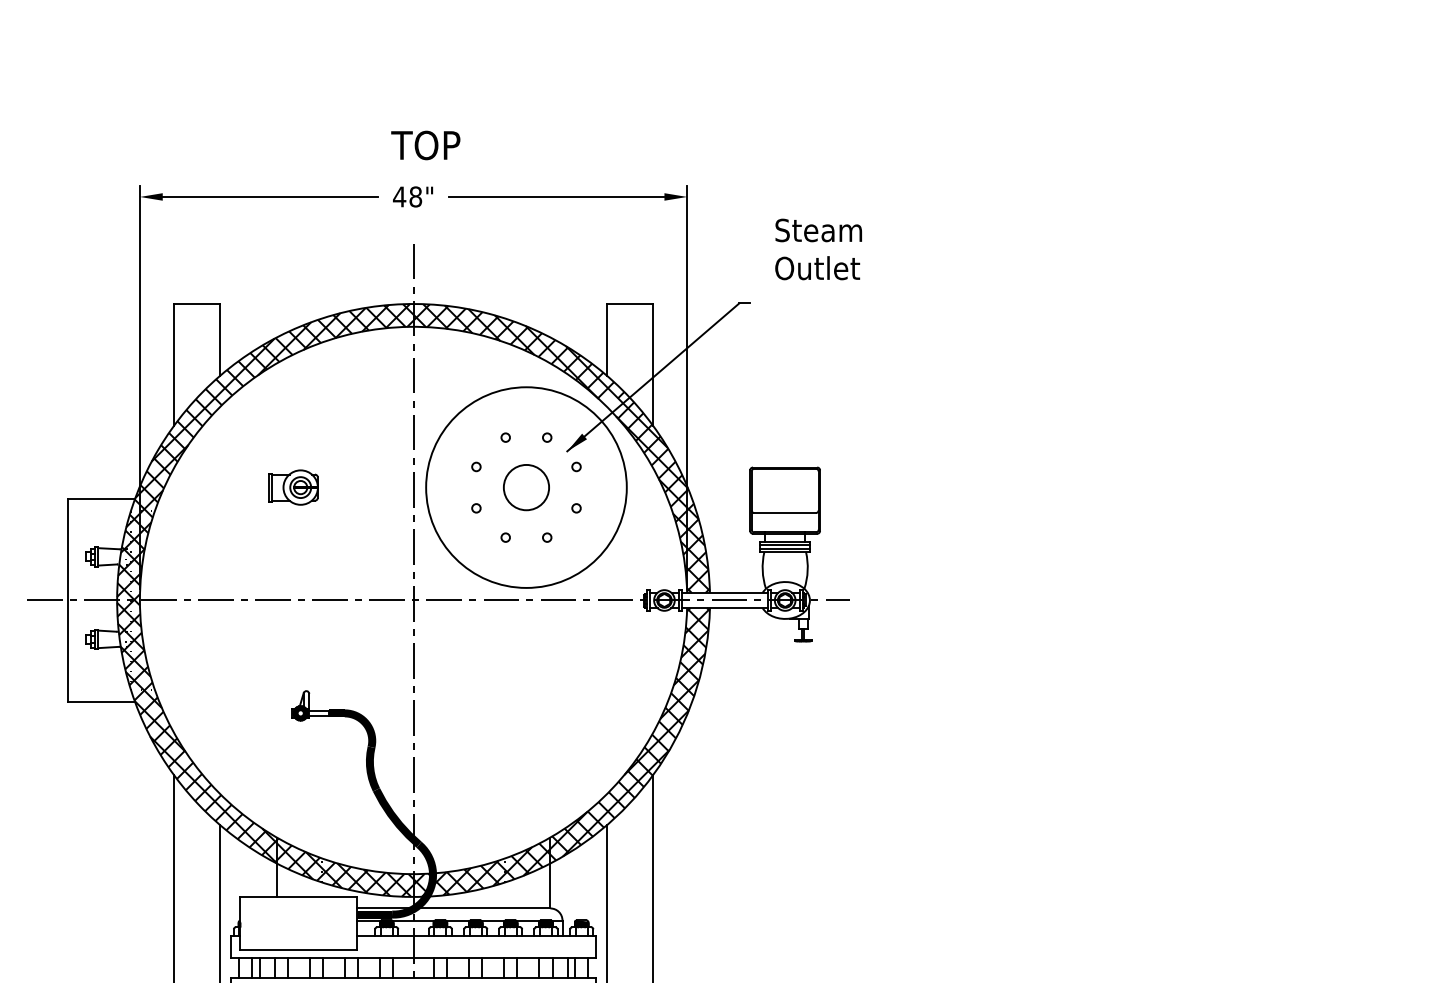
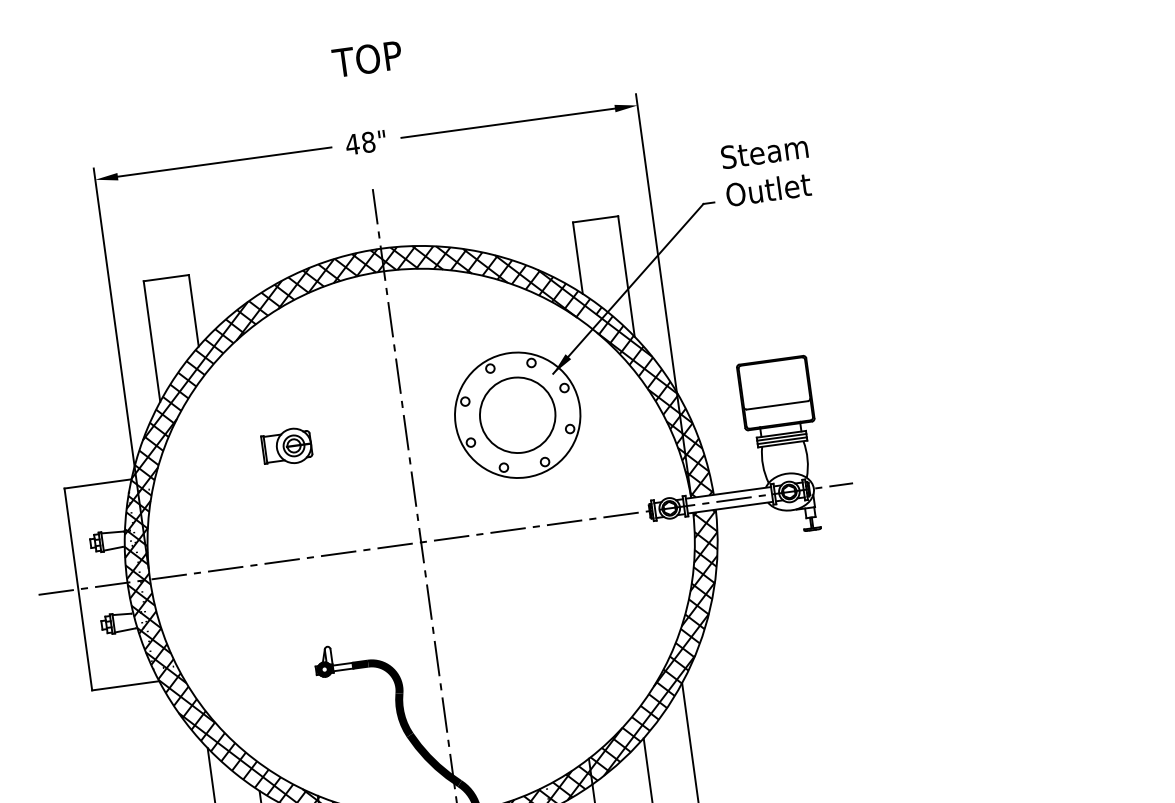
text: (425, 145) -> (367, 59), moved
text: (818, 249) -> (766, 171), moved
circle: (526, 487) -> (517, 415), size x0.62
circle: (526, 487) -> (517, 415), size x1.67

